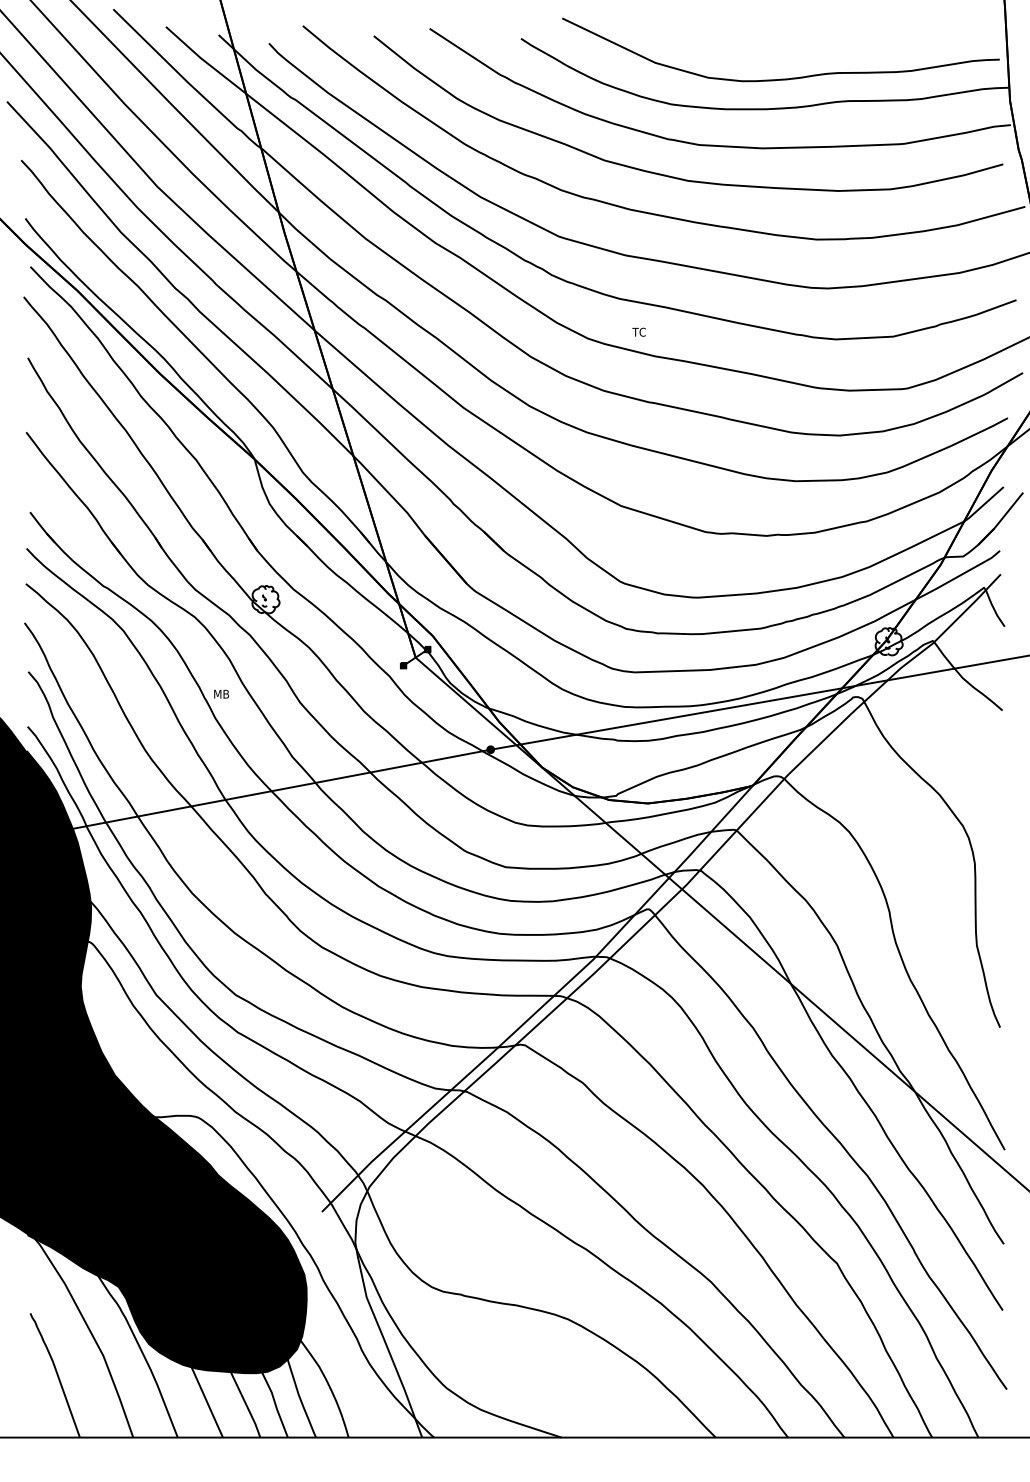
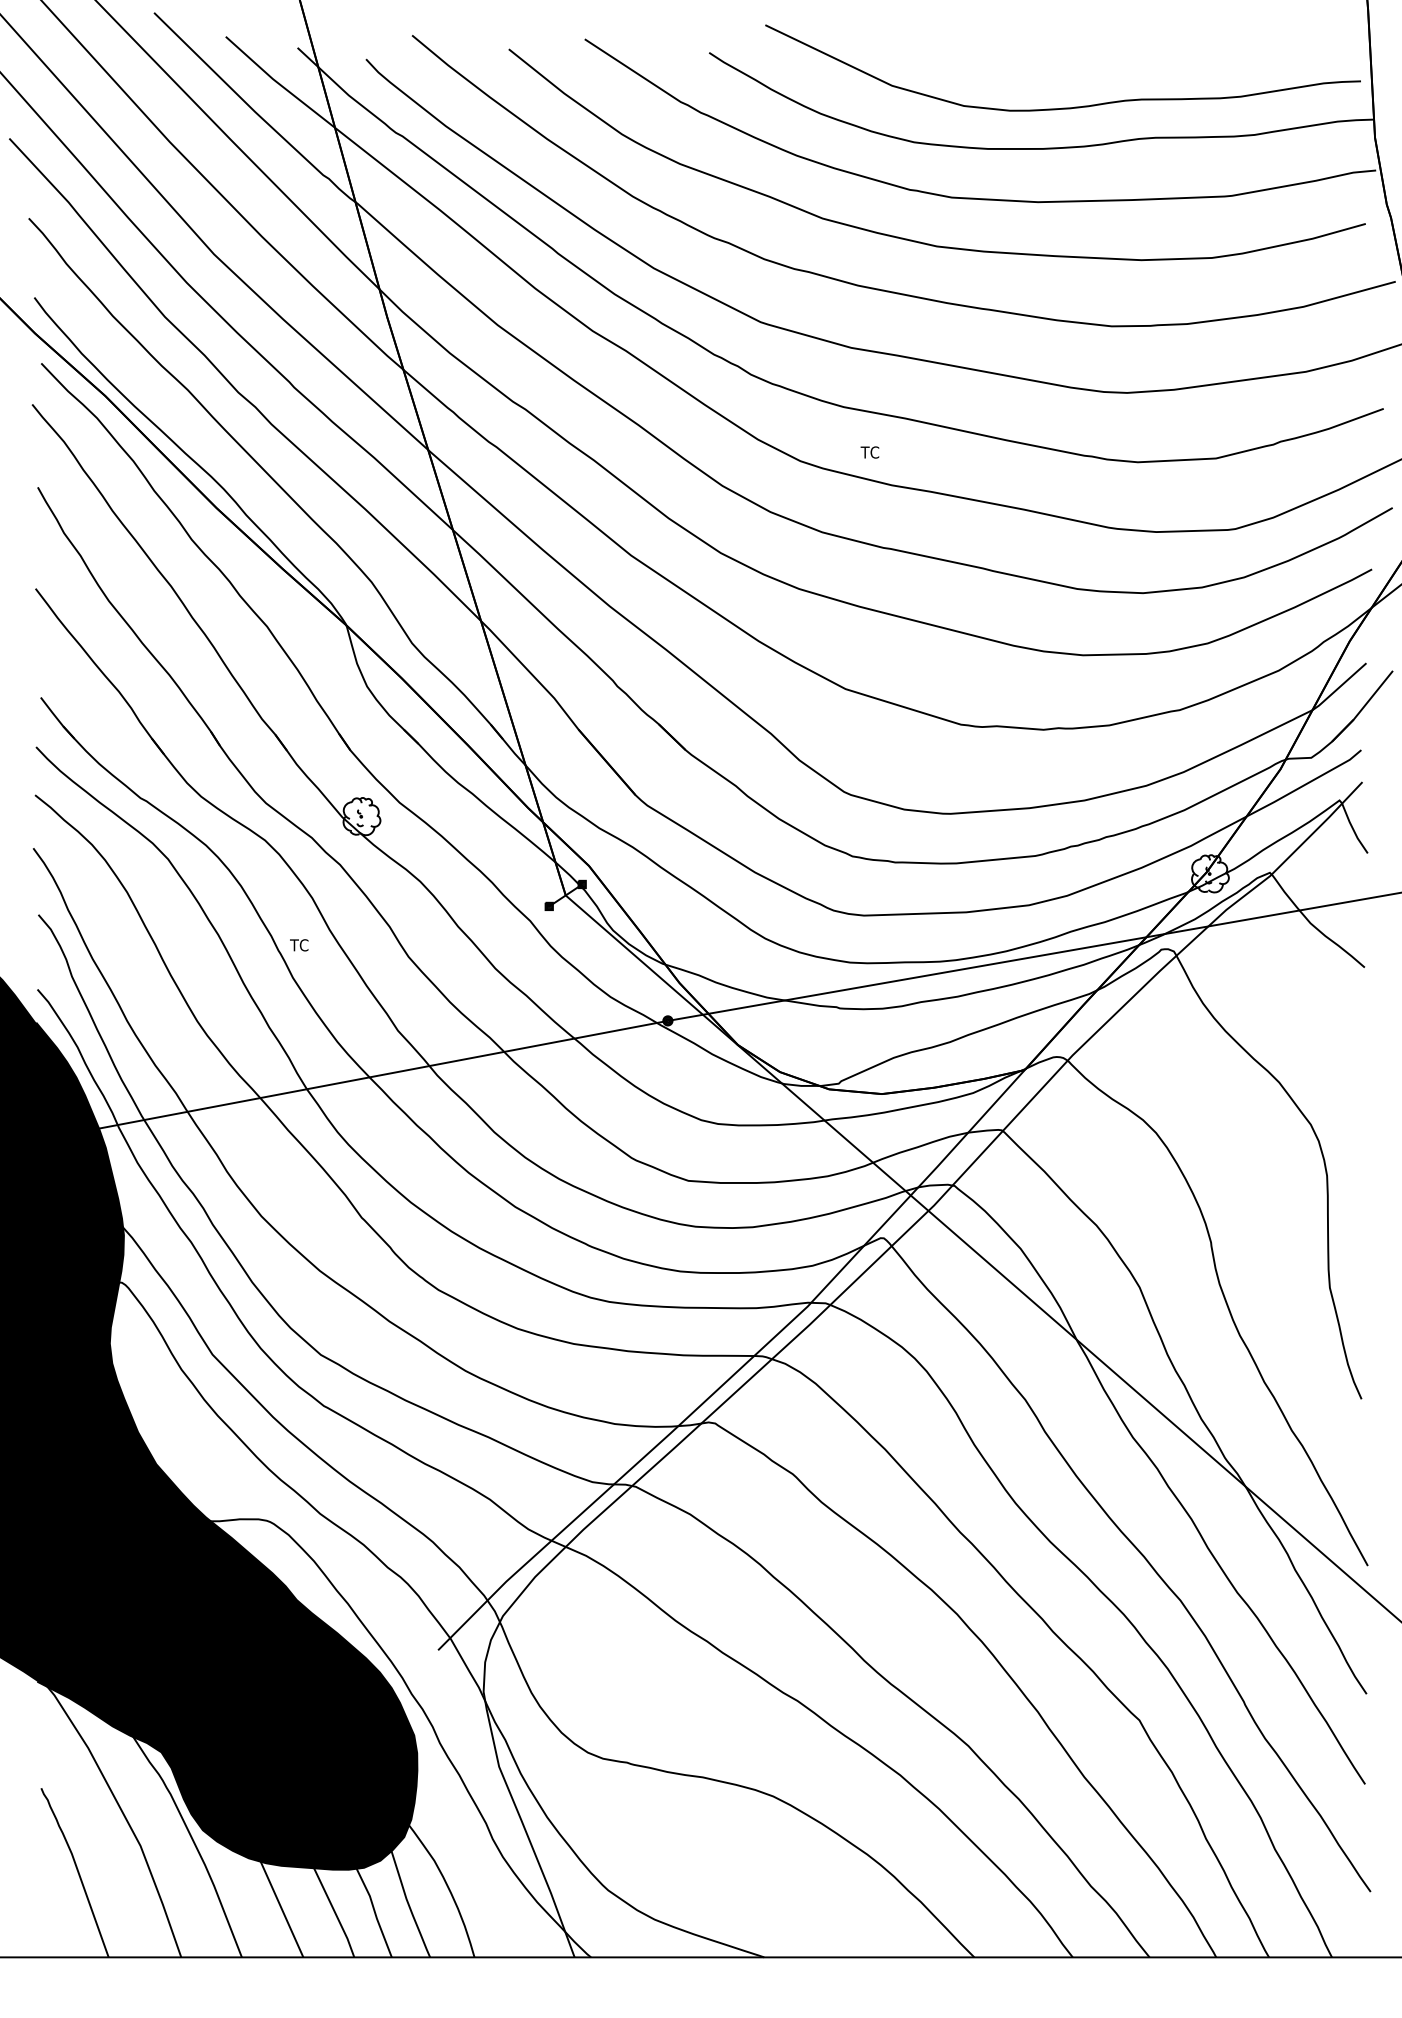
text: (220, 694) -> (300, 945), MB -> TC

